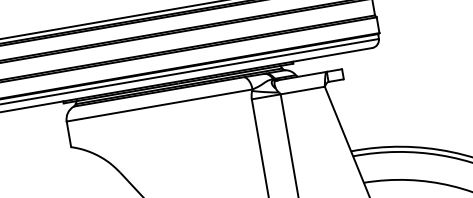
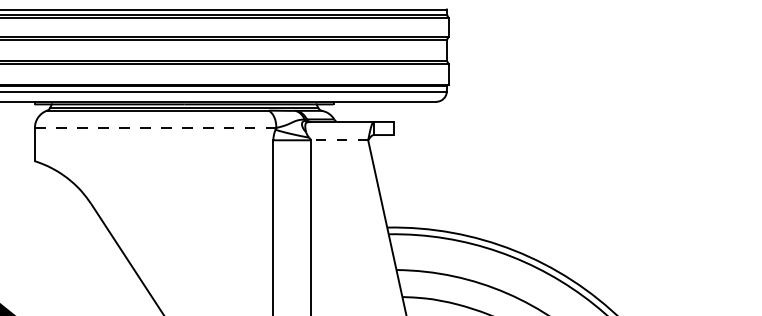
line: (302, 90) -> (339, 140), solid -> dashed
line: (159, 105) -> (155, 127), solid -> dashed

